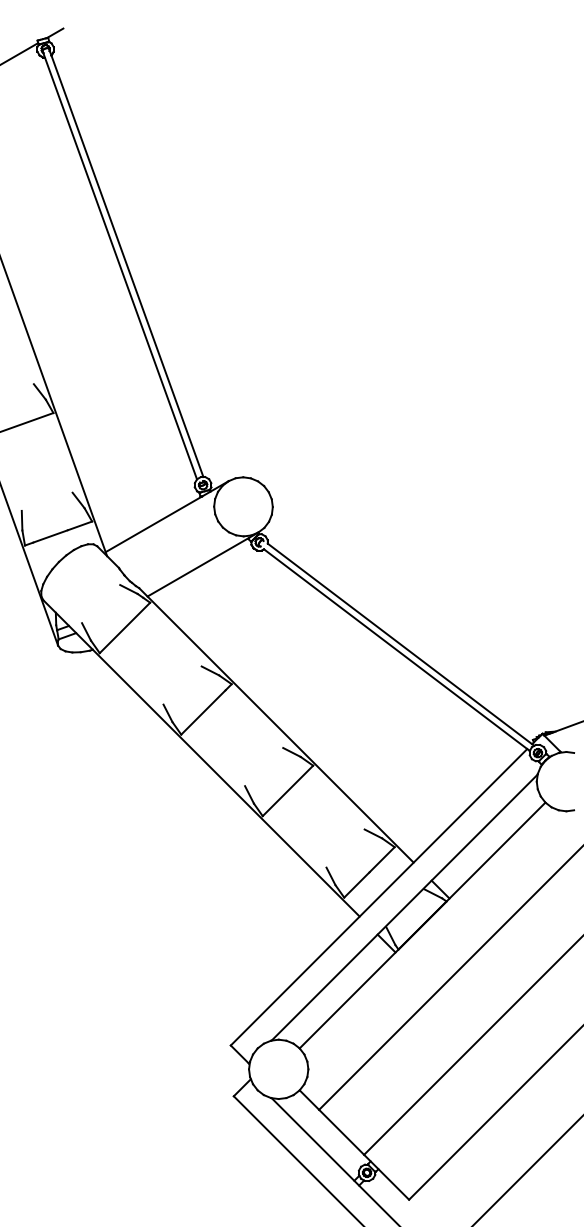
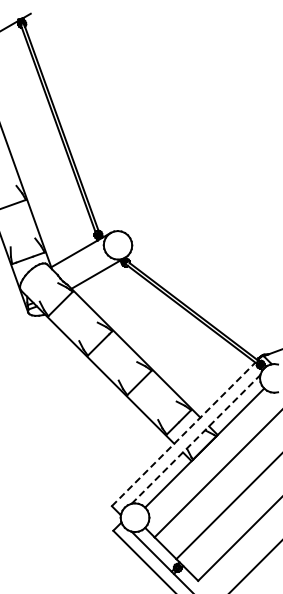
line: (378, 897) -> (183, 434), solid -> dashed
line: (405, 907) -> (196, 439), solid -> dashed

